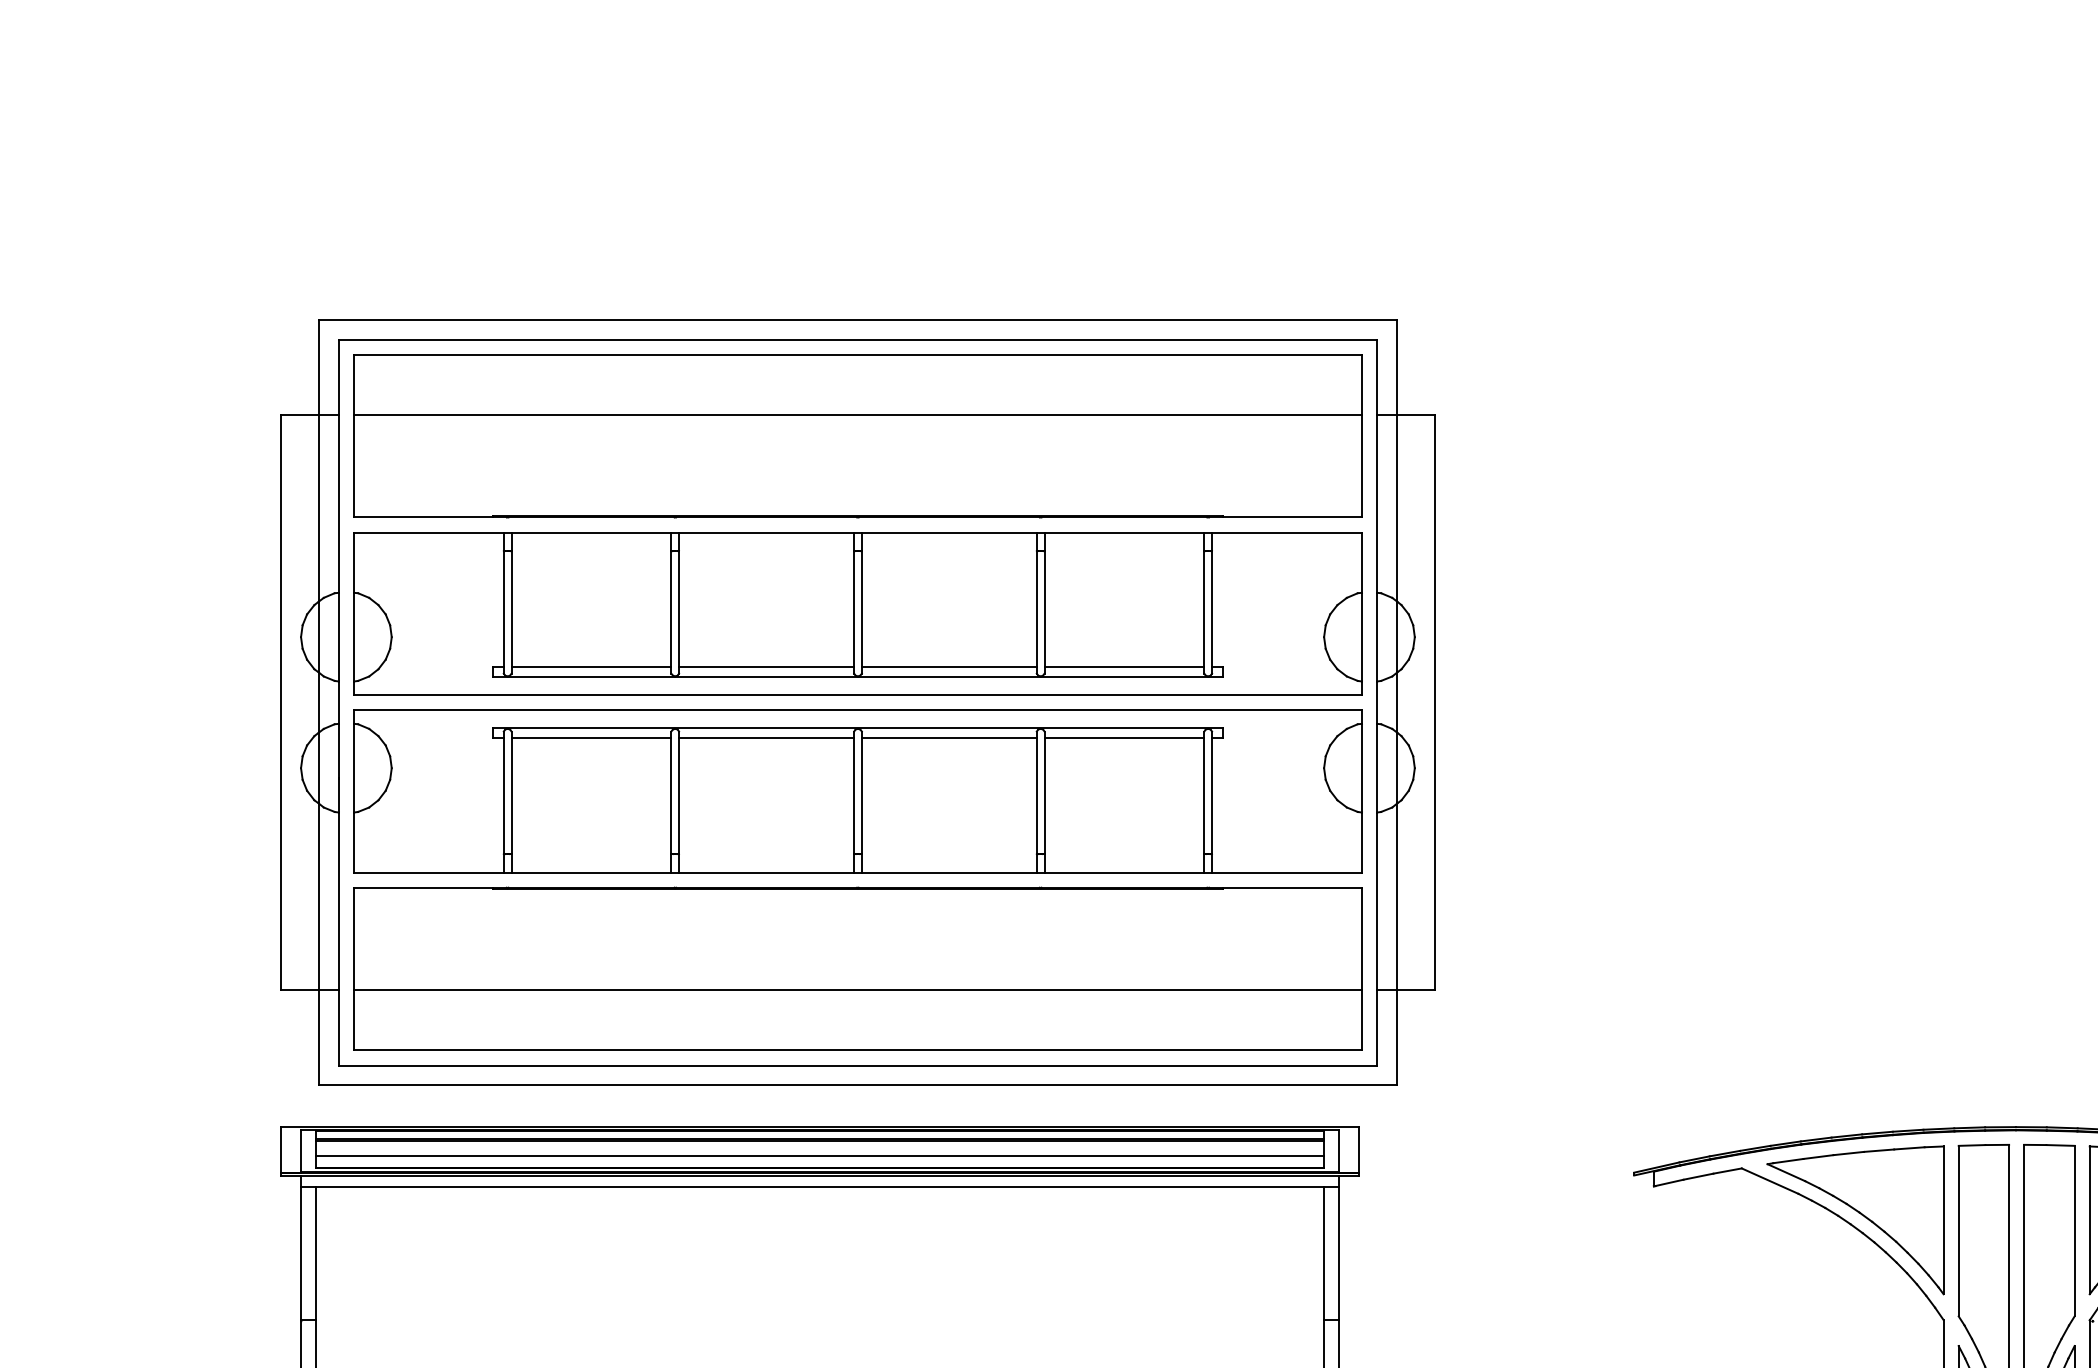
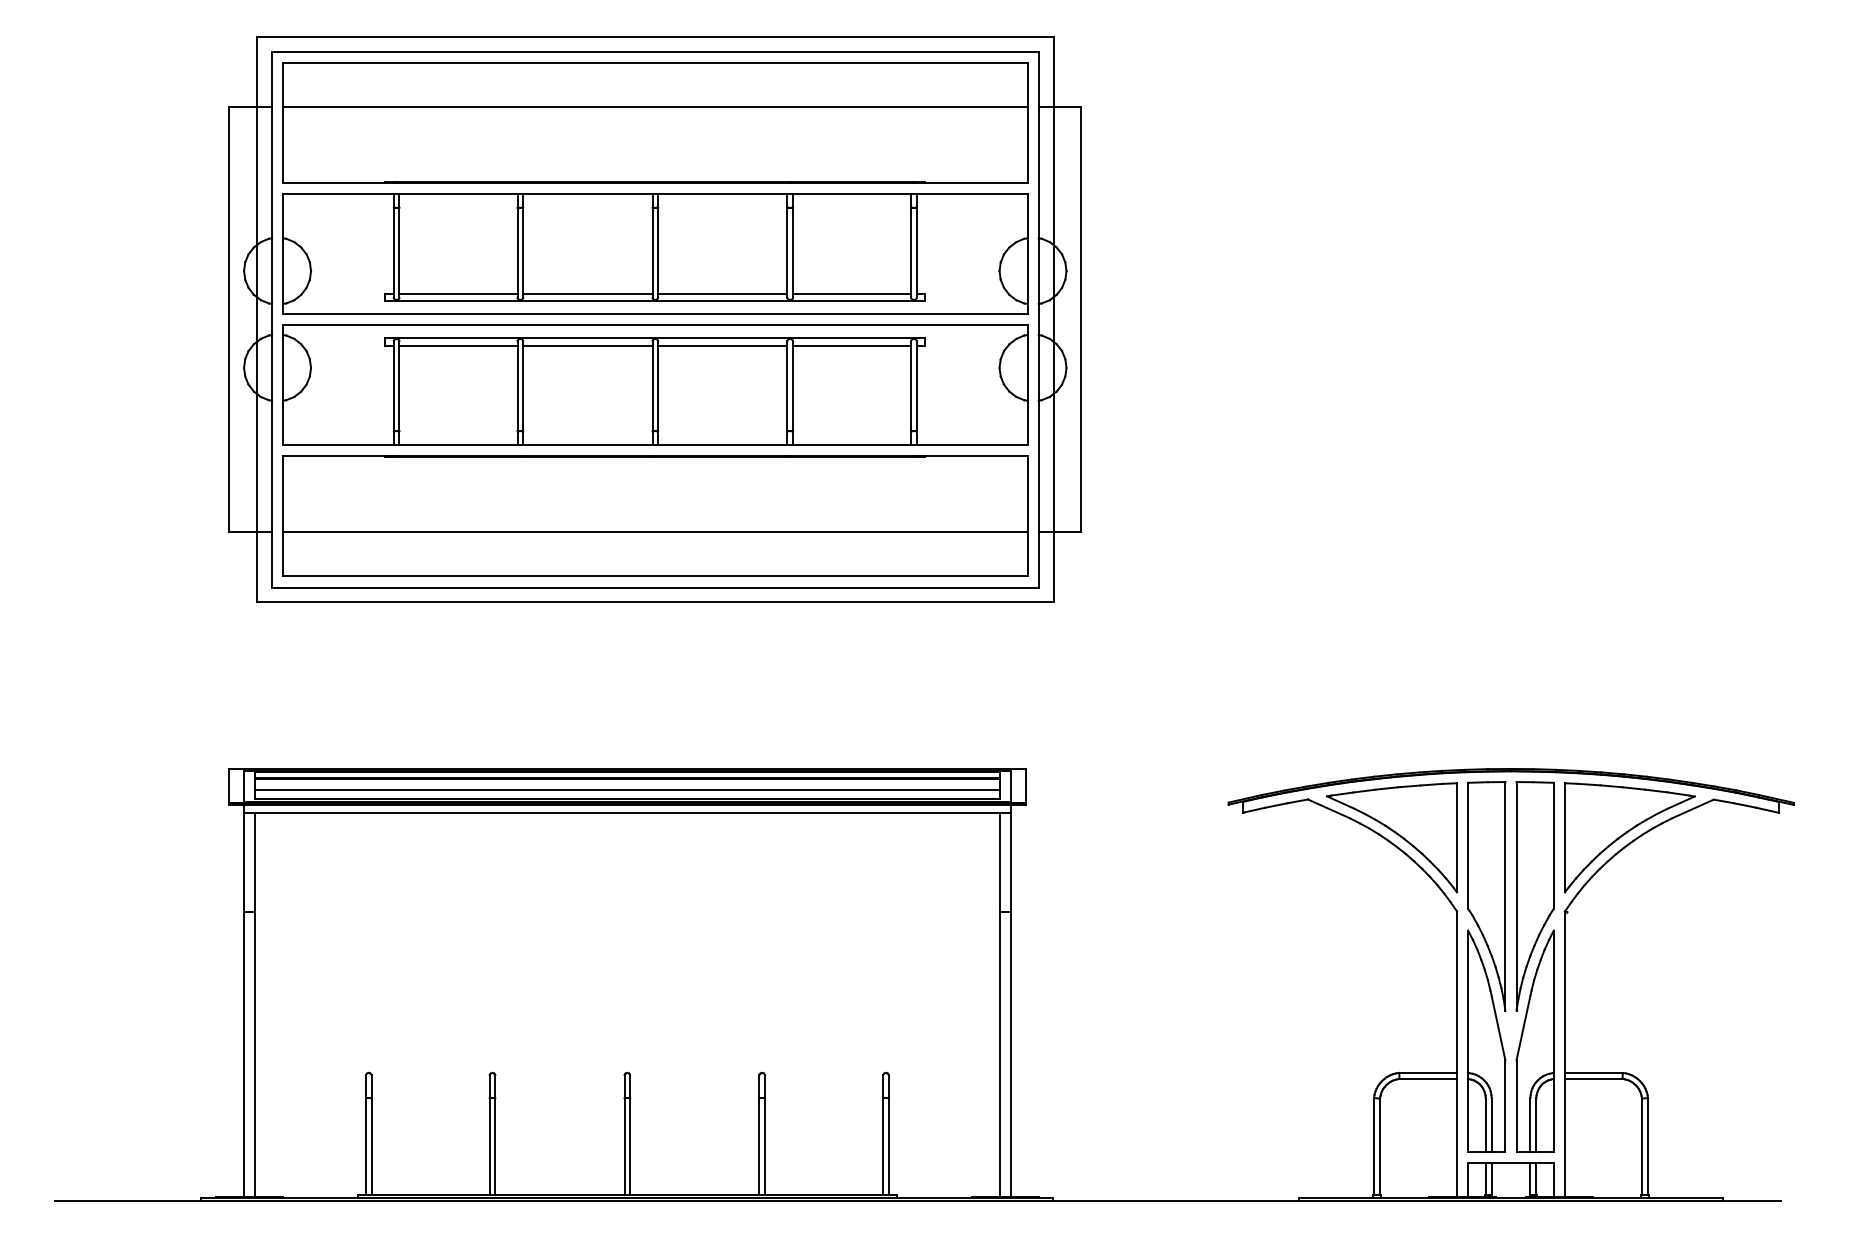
part: (856, 702) -> (654, 319), moved

